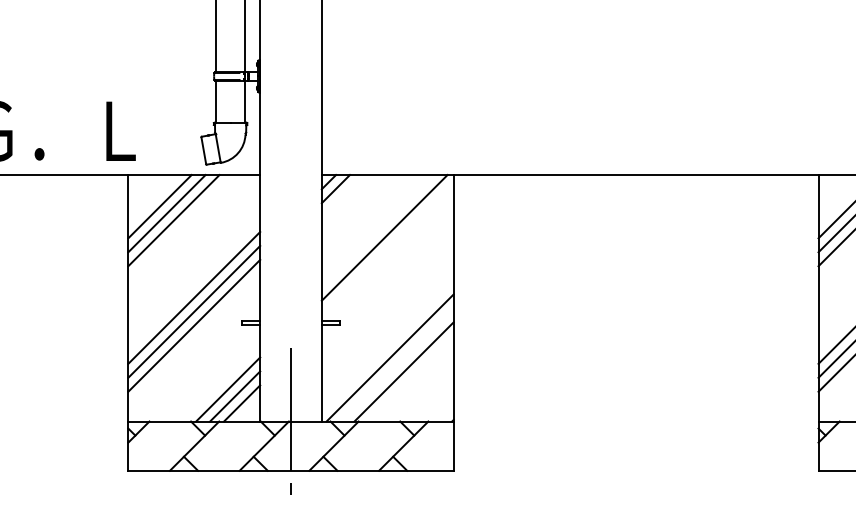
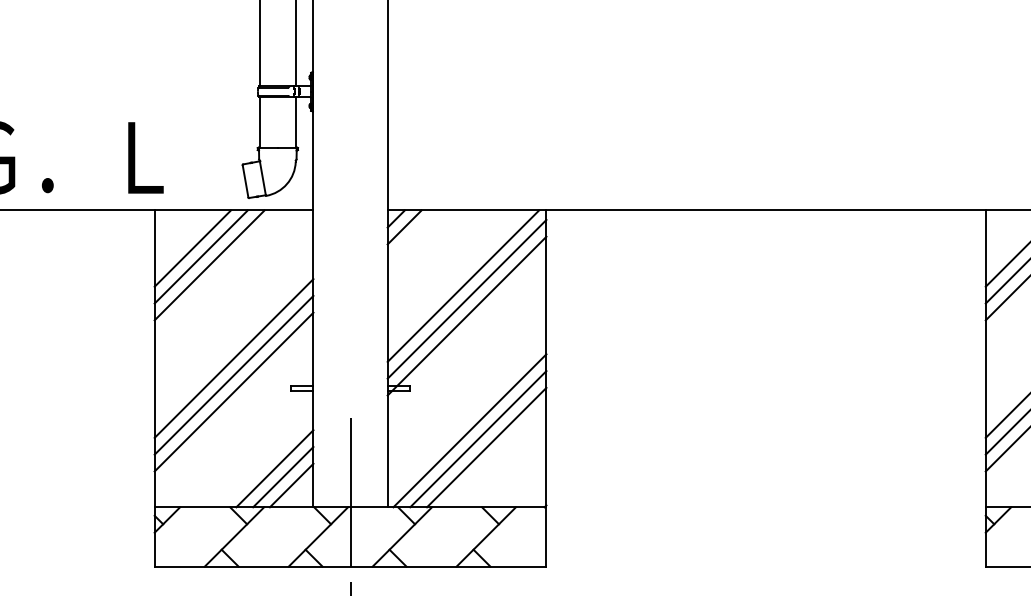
line: (387, 248) -> (466, 298), added
line: (387, 262) -> (466, 315), added
line: (396, 364) -> (477, 438), added

